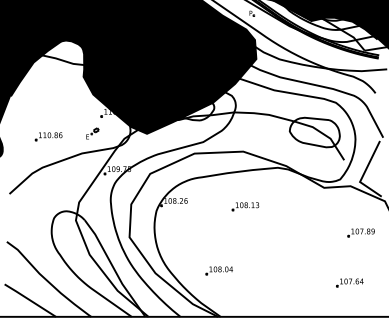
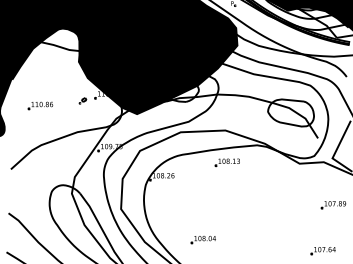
part: (92, 133) -> (80, 102), moved
part: (48, 136) -> (40, 105), moved
part: (245, 206) -> (227, 162), moved

